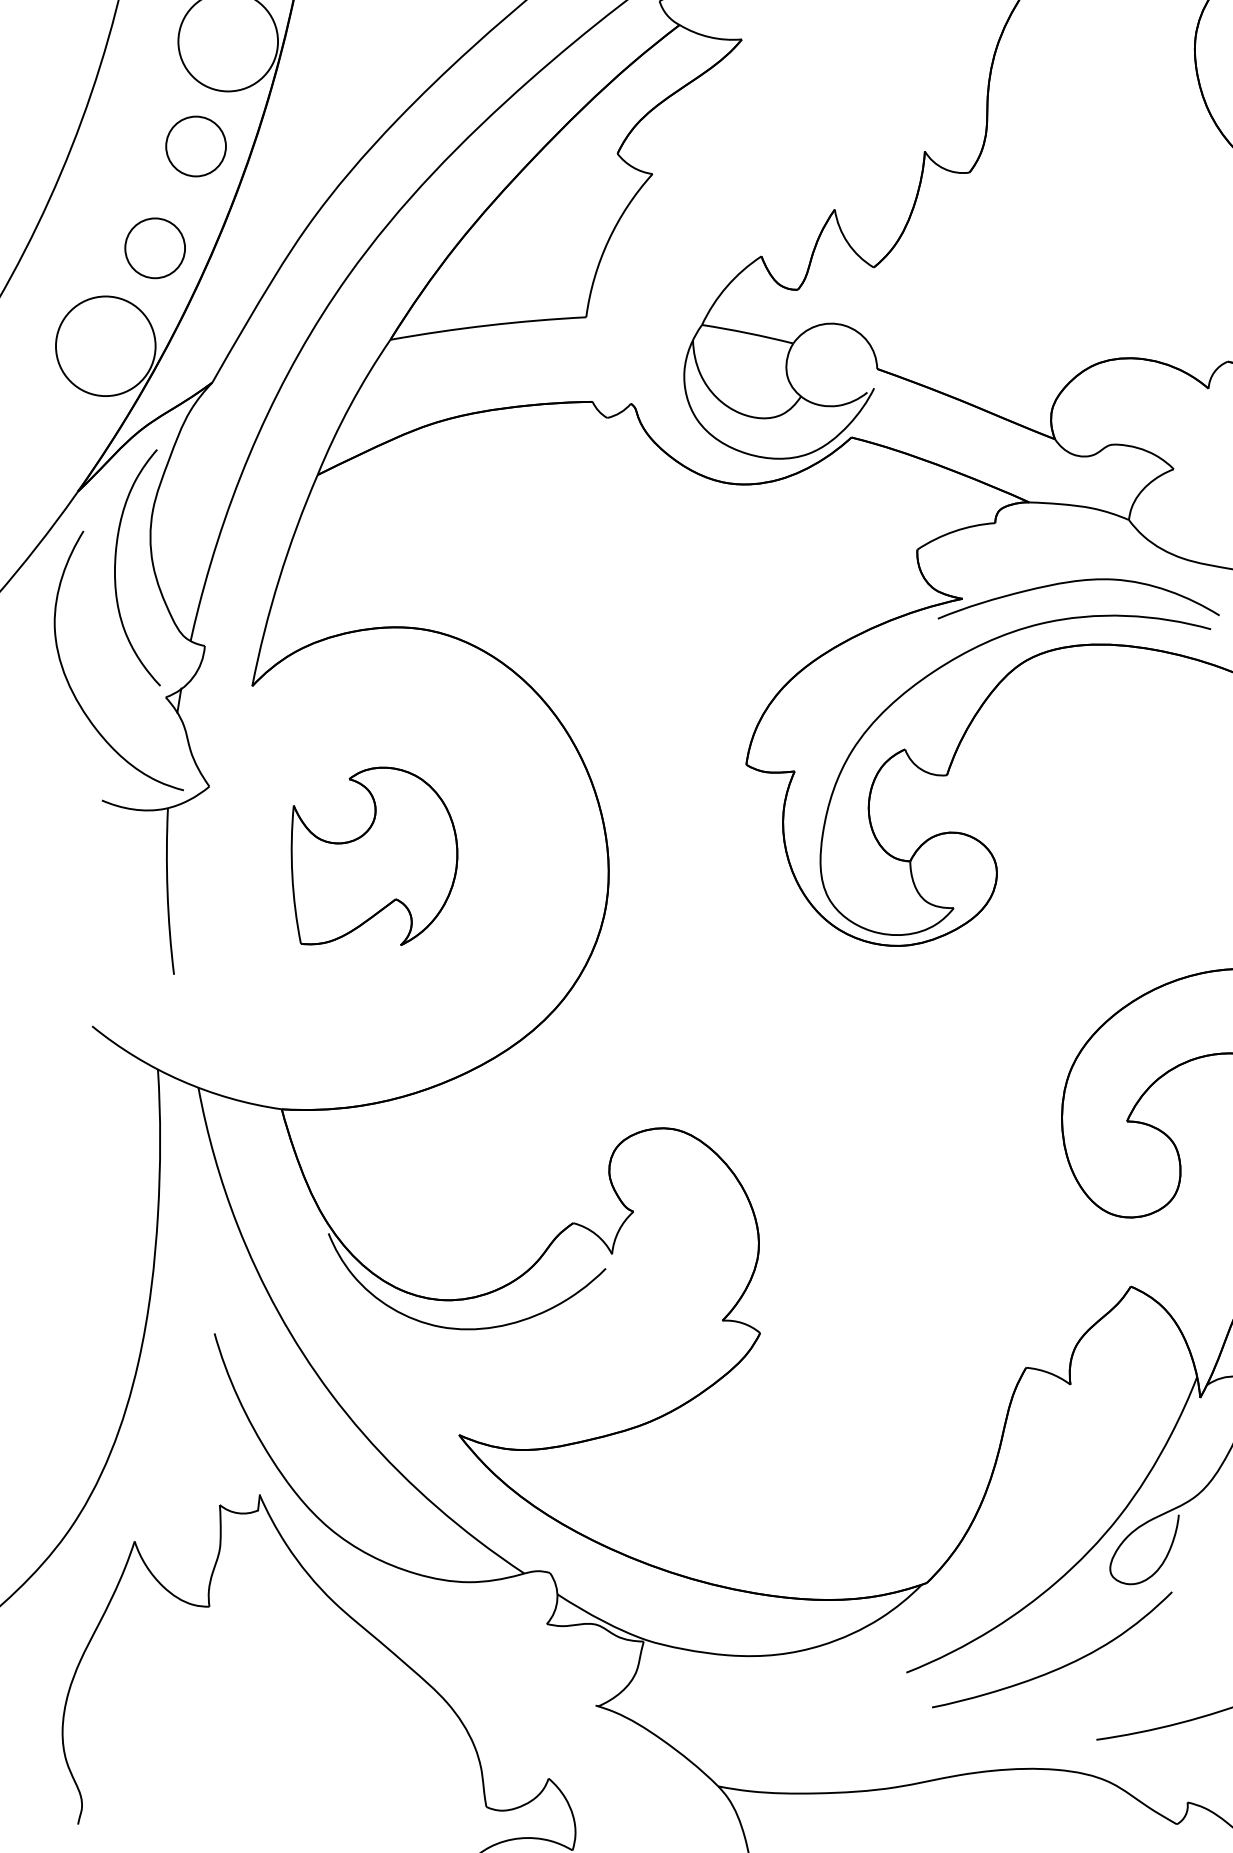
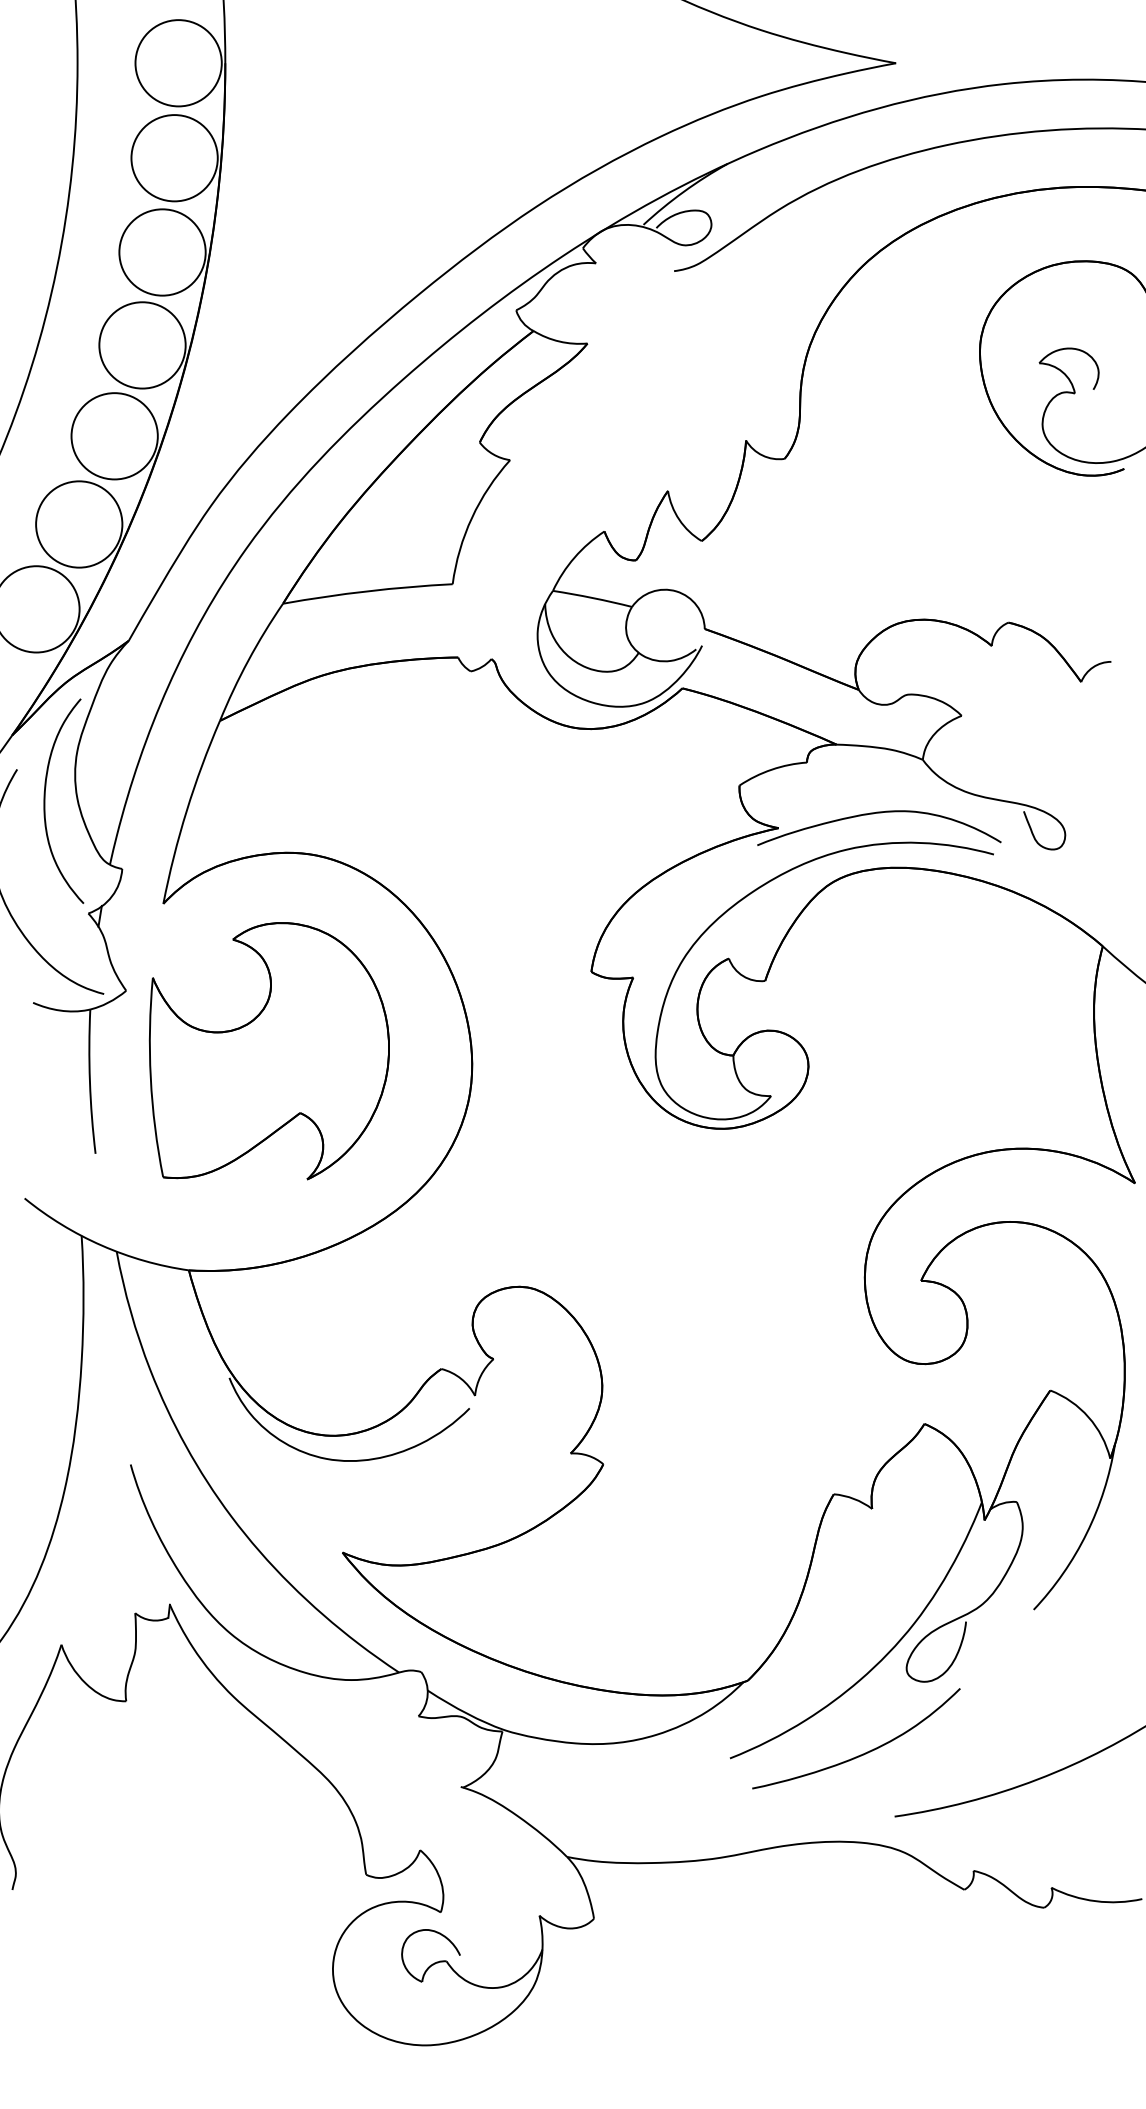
circle: (195, 146) -> (114, 436), size x1.67
circle: (155, 248) -> (79, 524), size x1.67
part: (373, 856) -> (268, 1051), size x1.67

